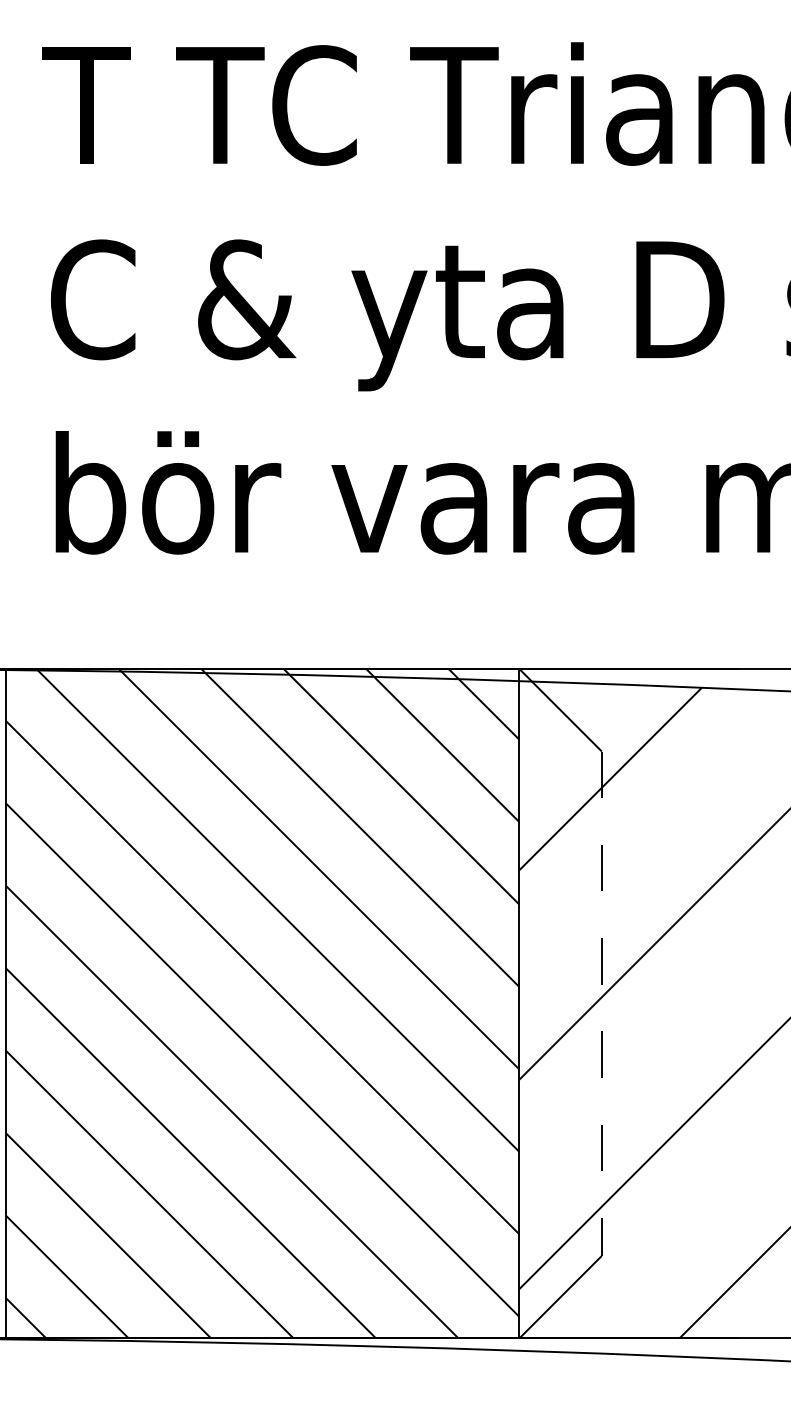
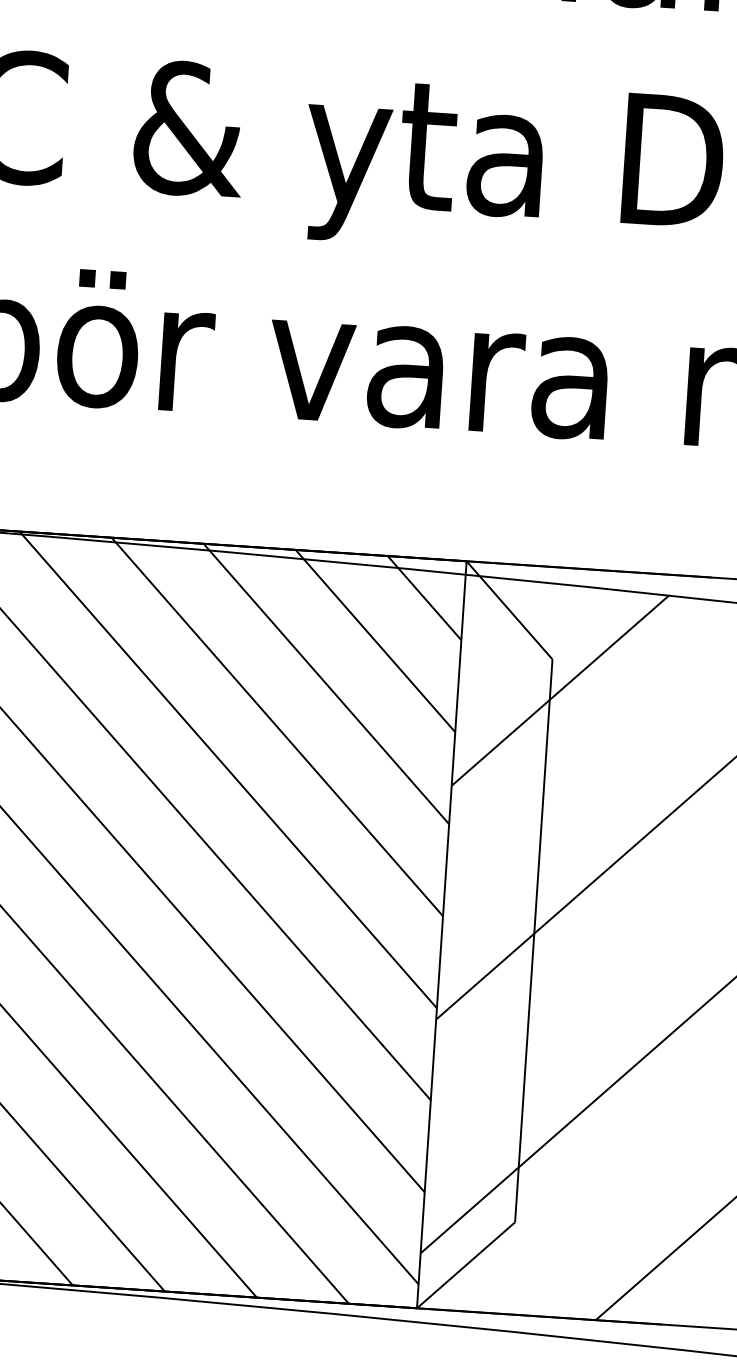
line: (601, 1004) -> (533, 941), dashed -> solid

